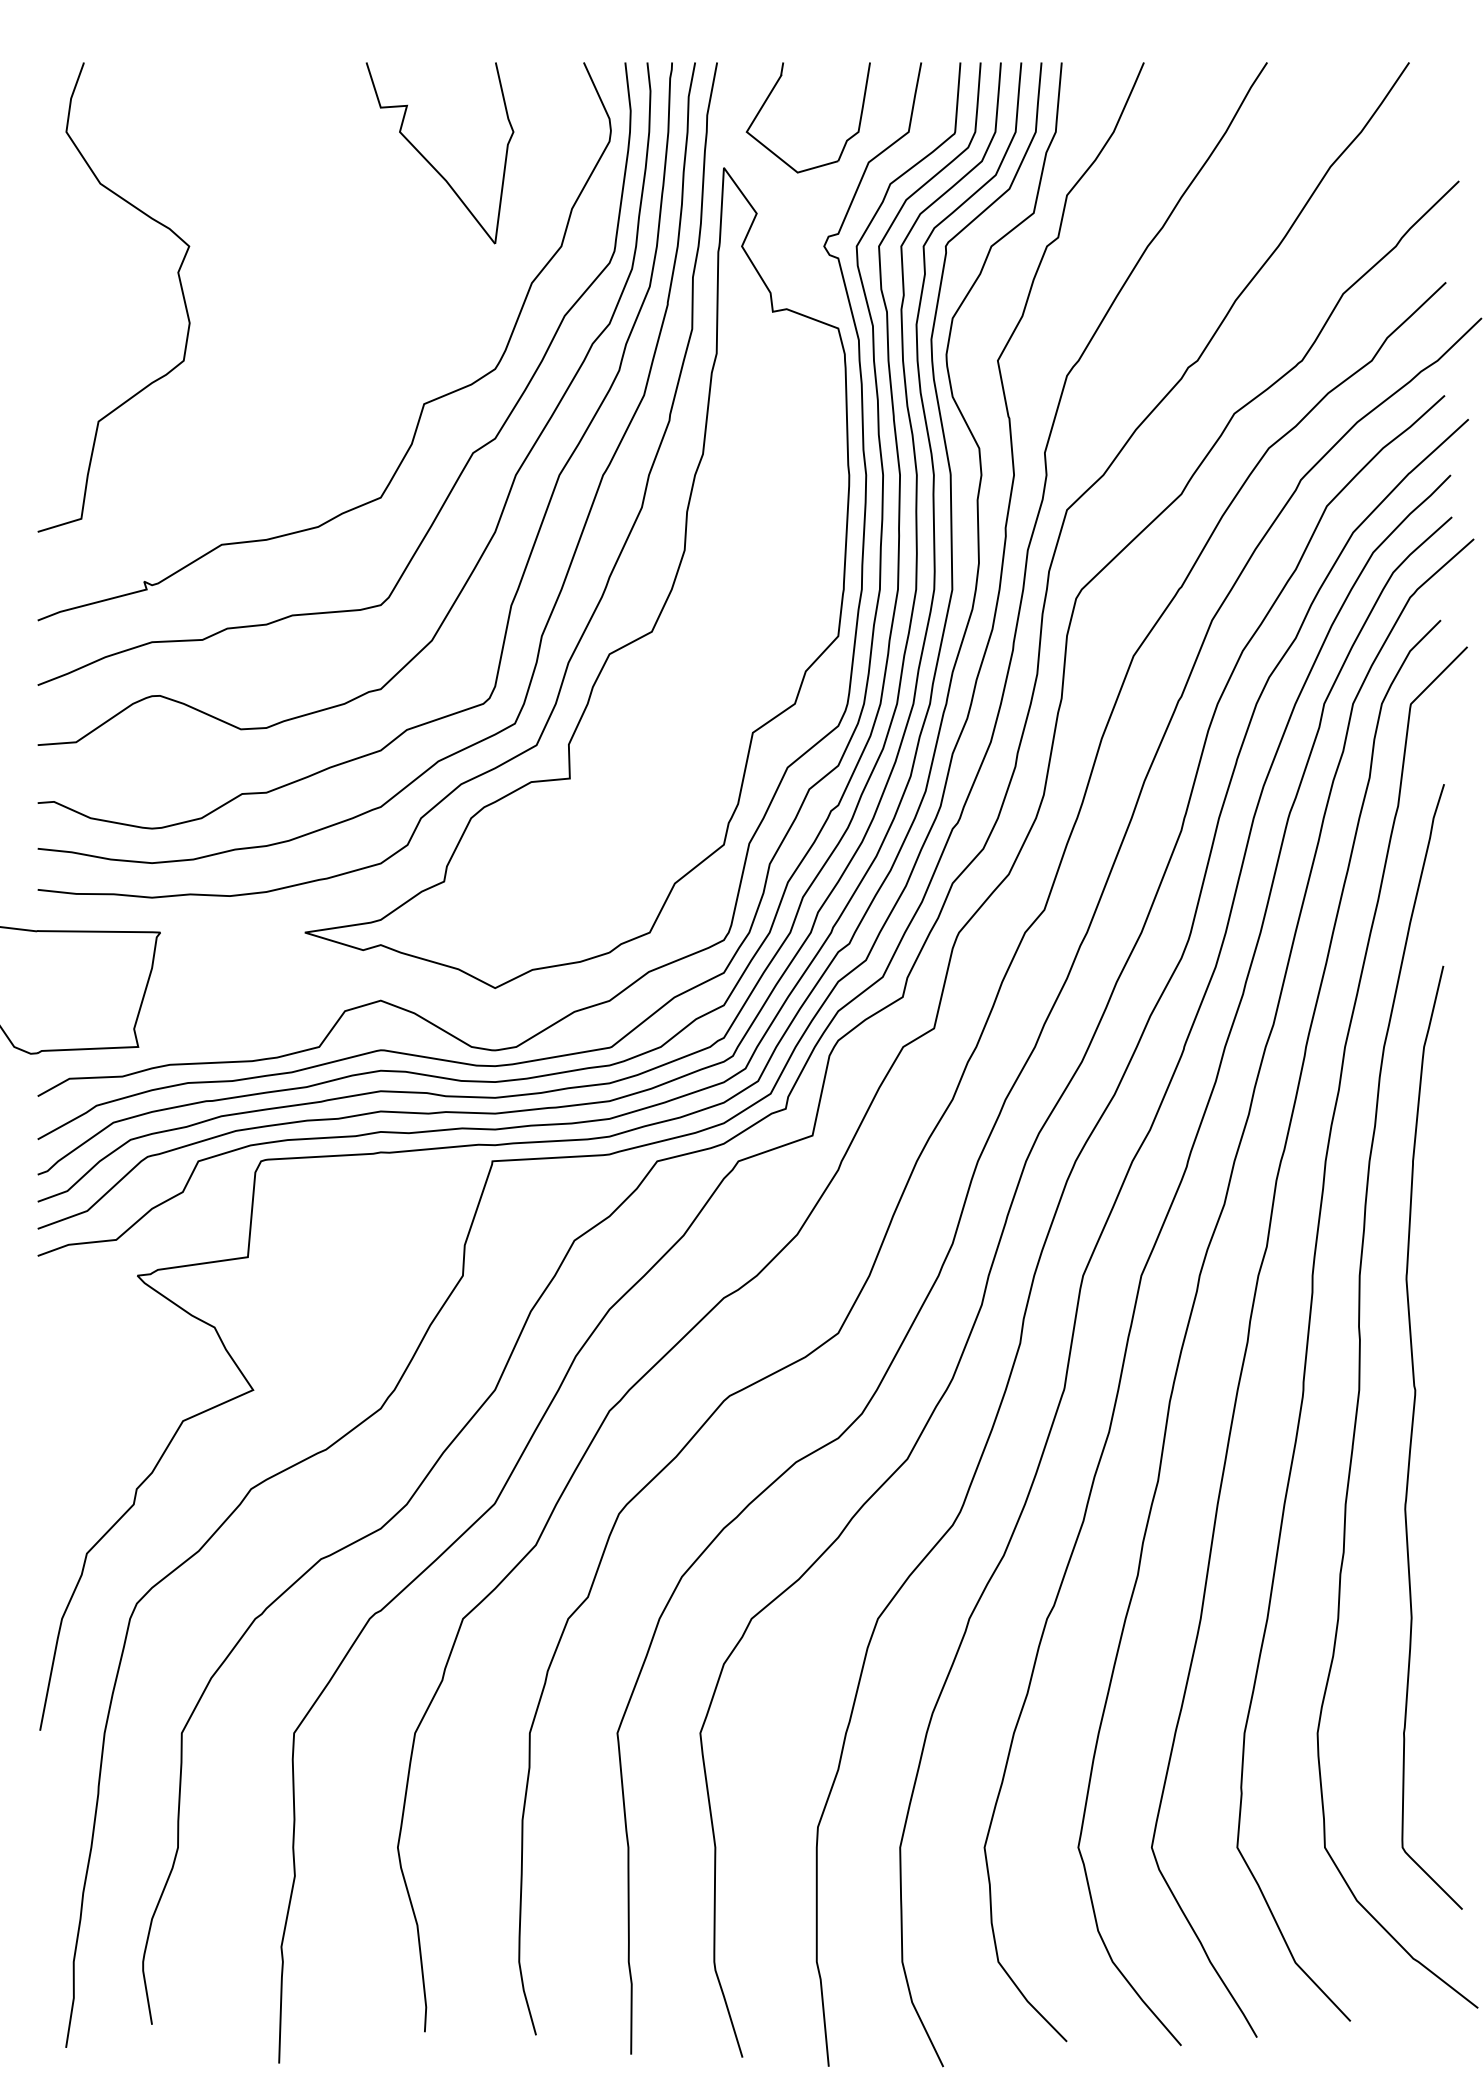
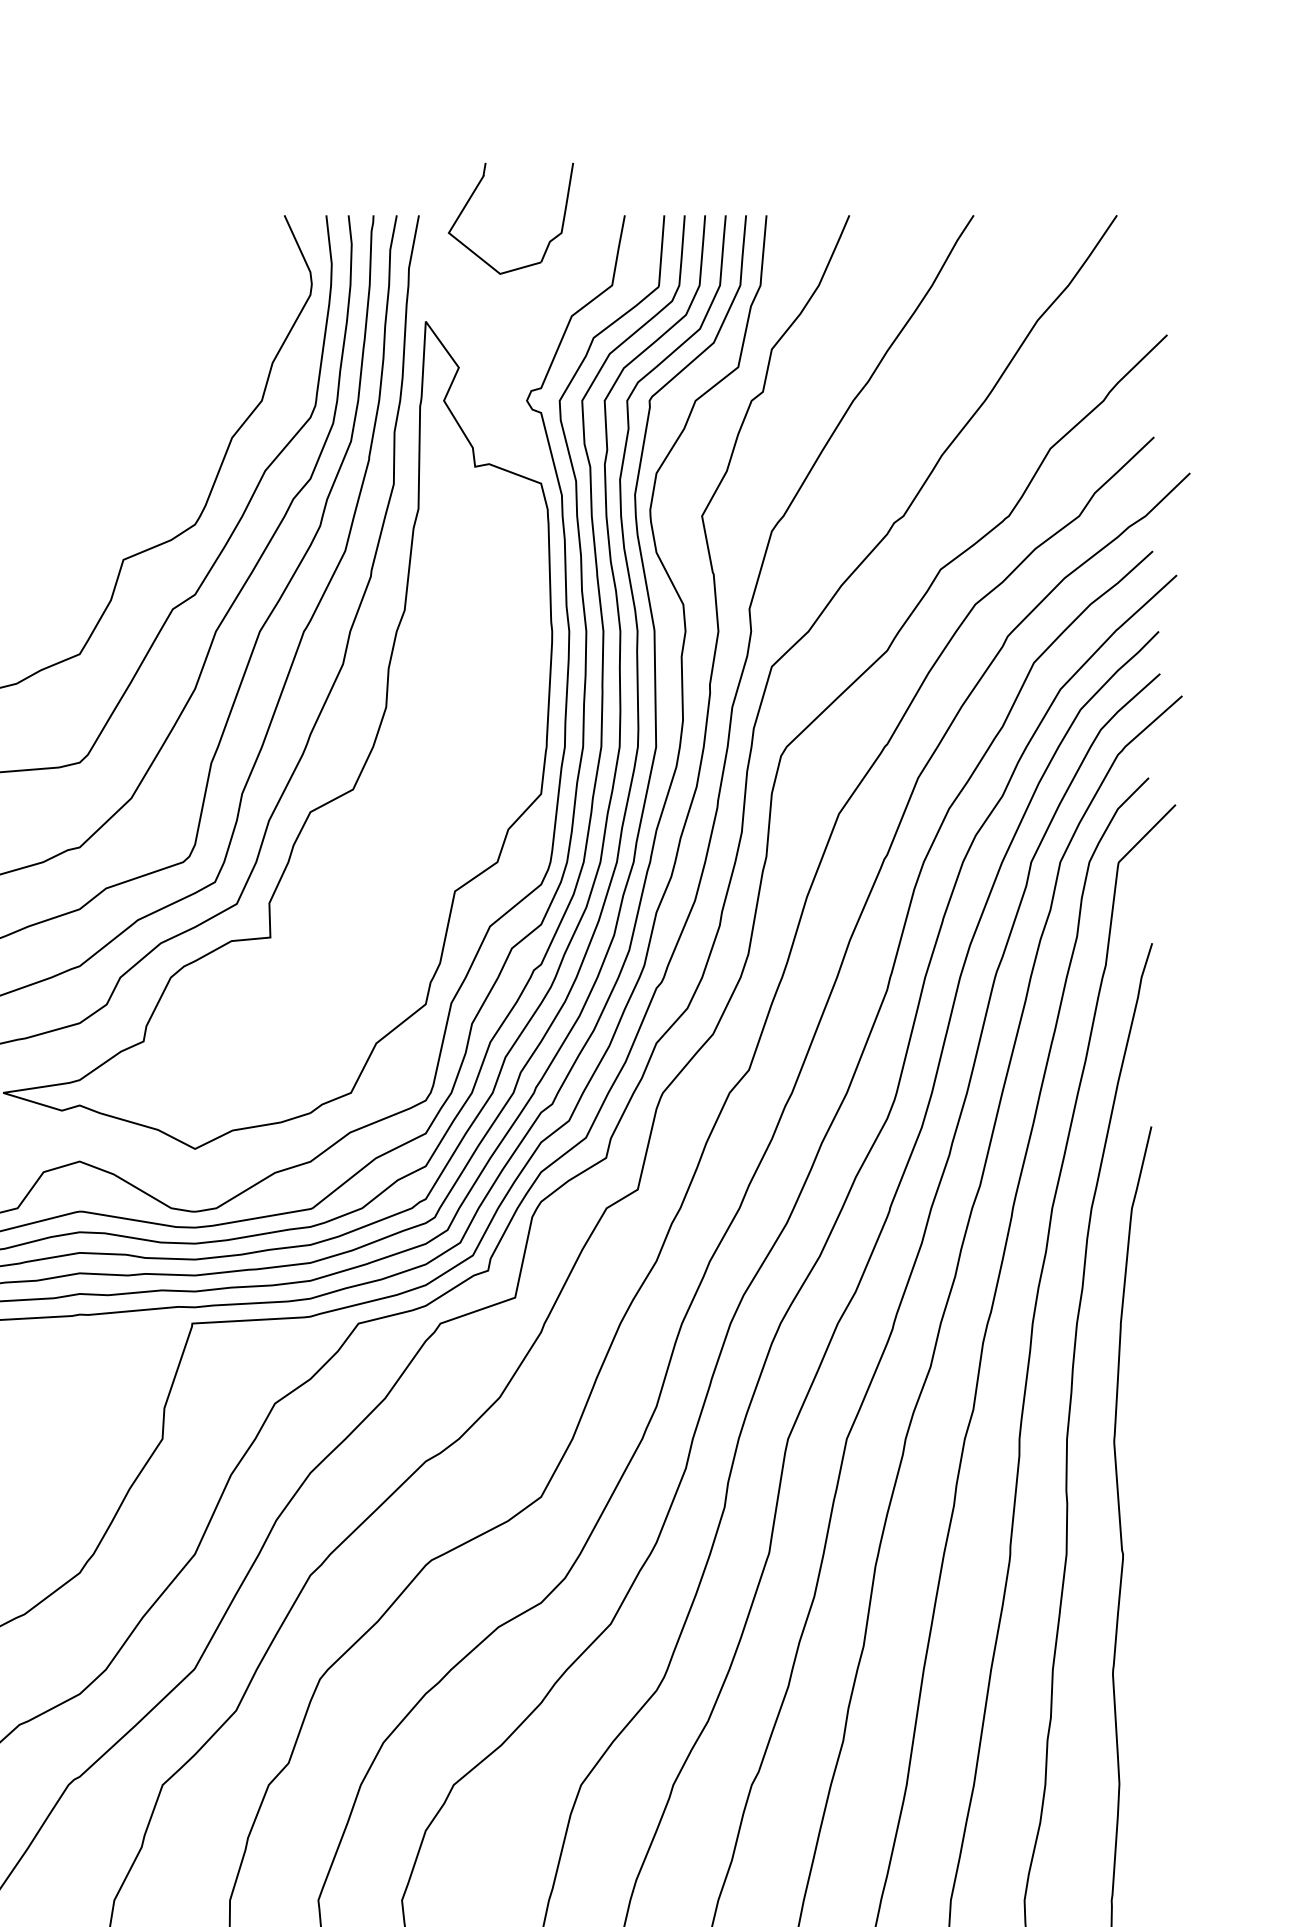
part: (770, 95) -> (472, 196), moved
part: (430, 162) -> (129, 316), removed

